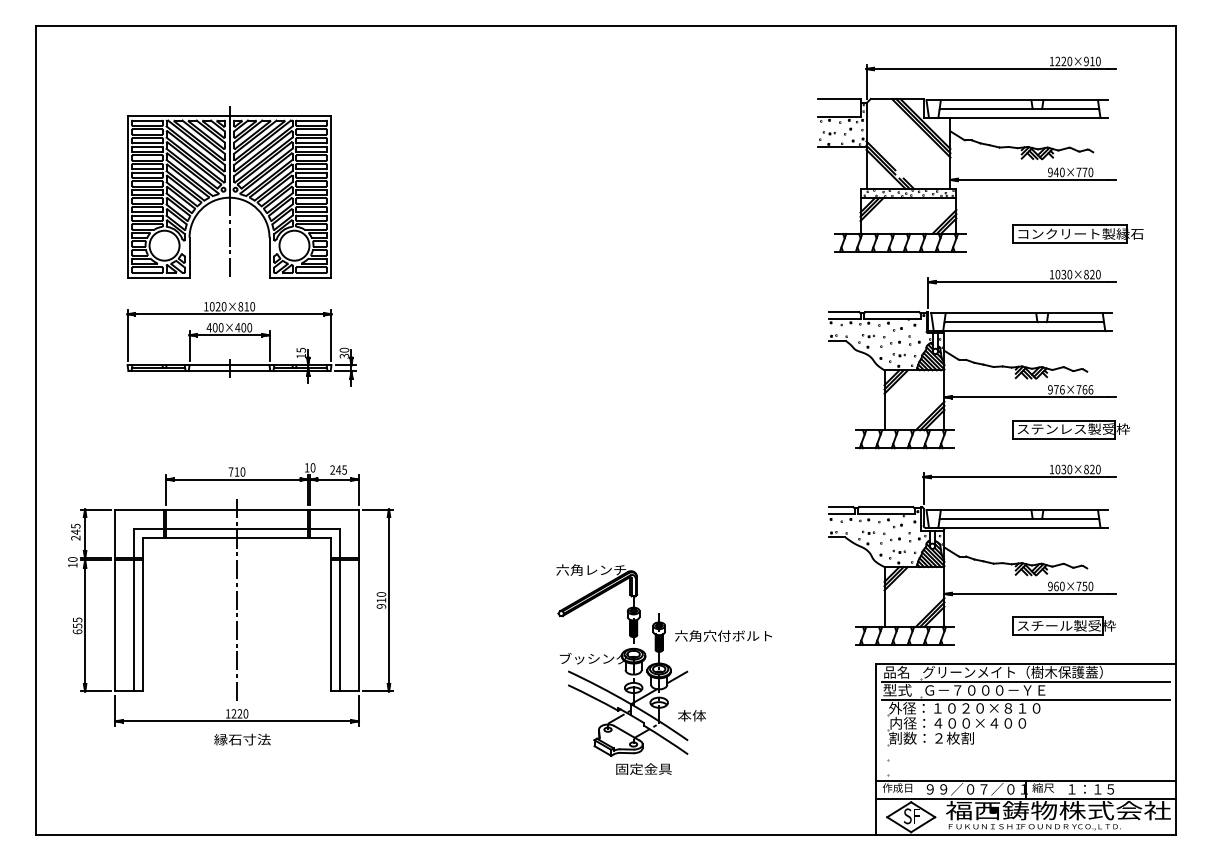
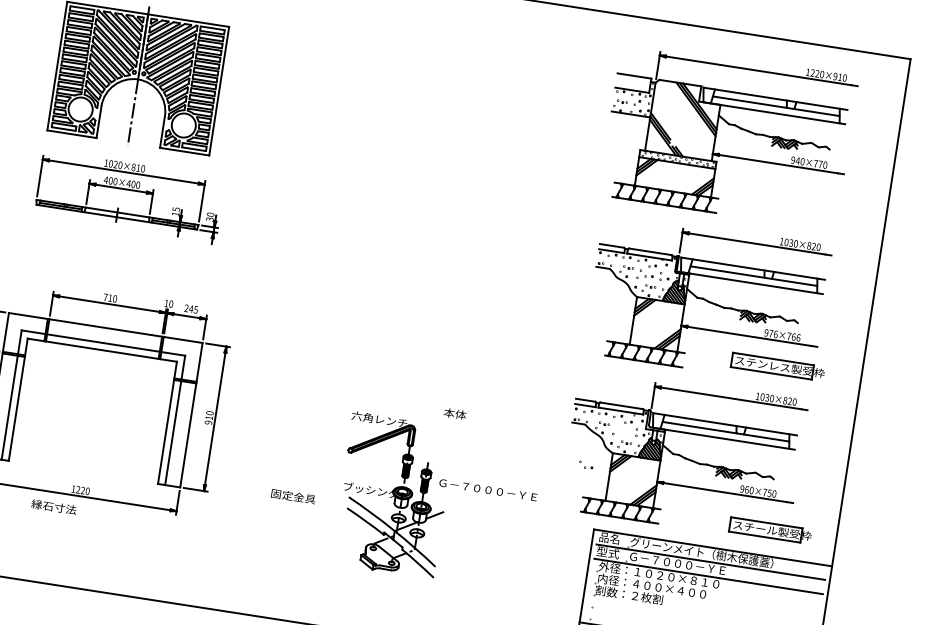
part: (1077, 233) -> (807, 212), removed
part: (891, 536) -> (585, 464), moved
line: (237, 599) -> (95, 399), removed
part: (1063, 625) -> (770, 530), moved
text: (737, 635) -> (487, 489), 六角穴付ボルト -> Ｇ－７０００－ＹＥ
text: (691, 715) -> (454, 413), moved
text: (242, 739) -> (54, 506), moved
text: (643, 768) -> (293, 496), moved

